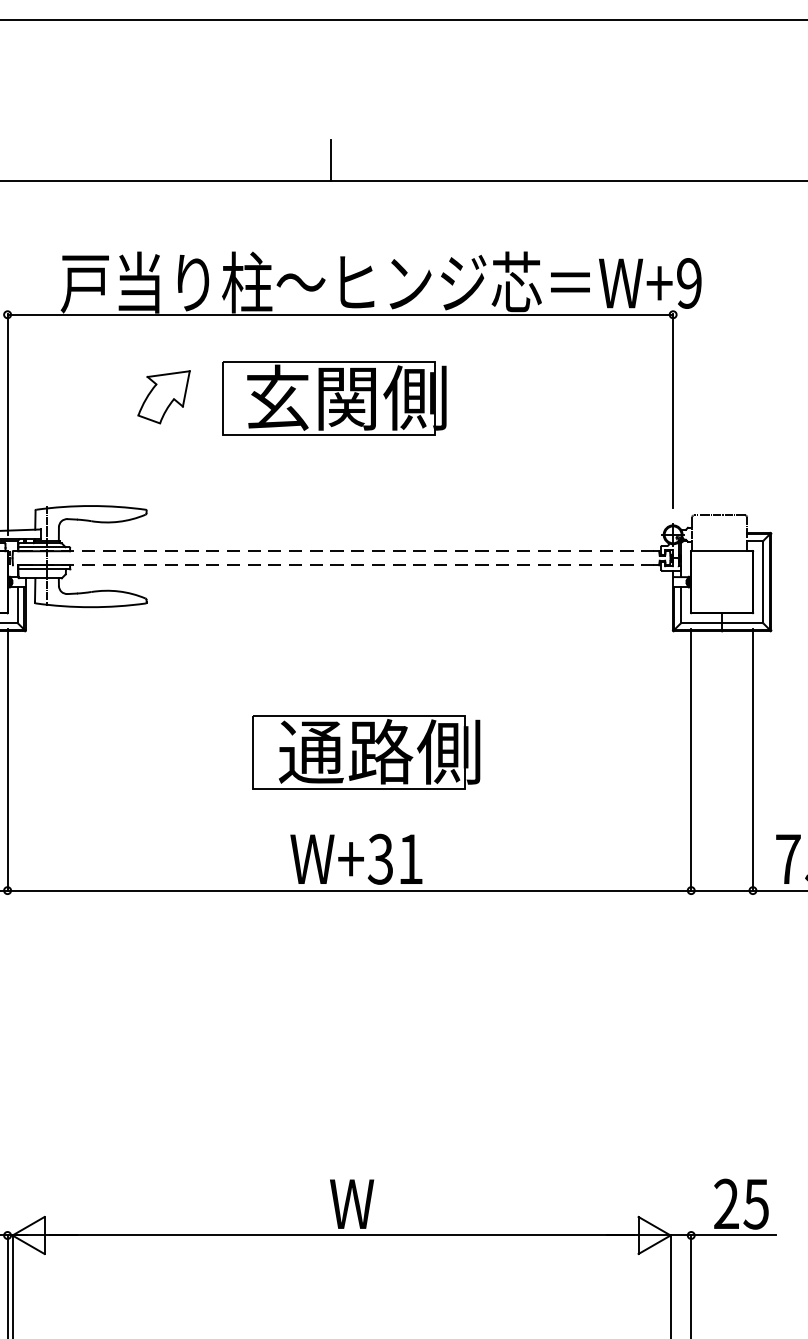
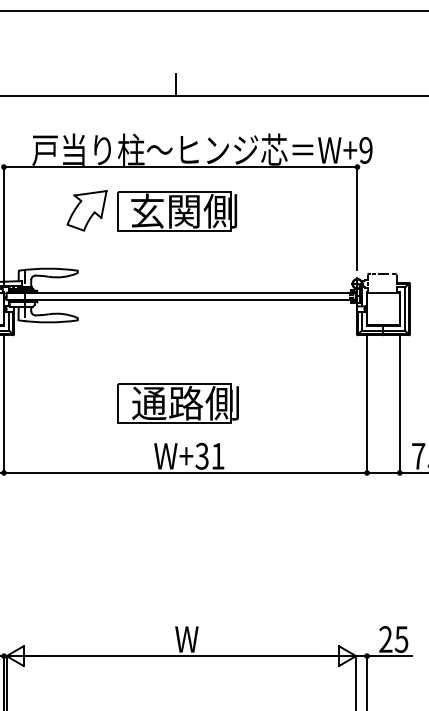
part: (163, 396) -> (86, 210), size x1.43
line: (332, 550) -> (176, 292), dashed -> solid
line: (332, 565) -> (176, 300), dashed -> solid
part: (364, 752) -> (177, 403), moved

